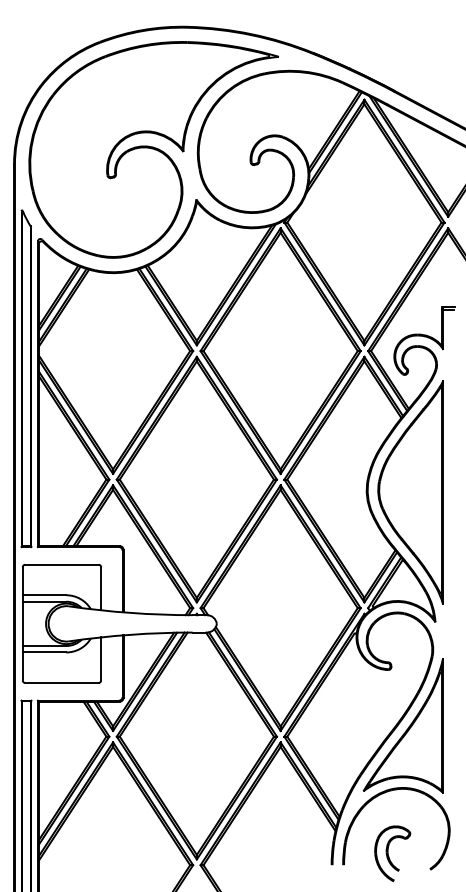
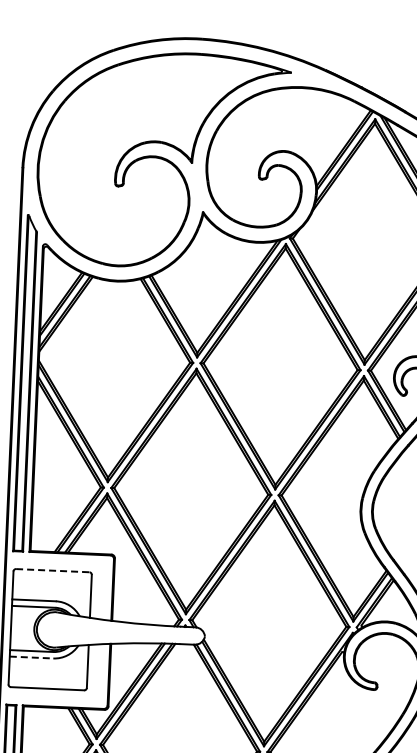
line: (61, 564) -> (52, 570), solid -> dashed
line: (44, 652) -> (31, 657), solid -> dashed

